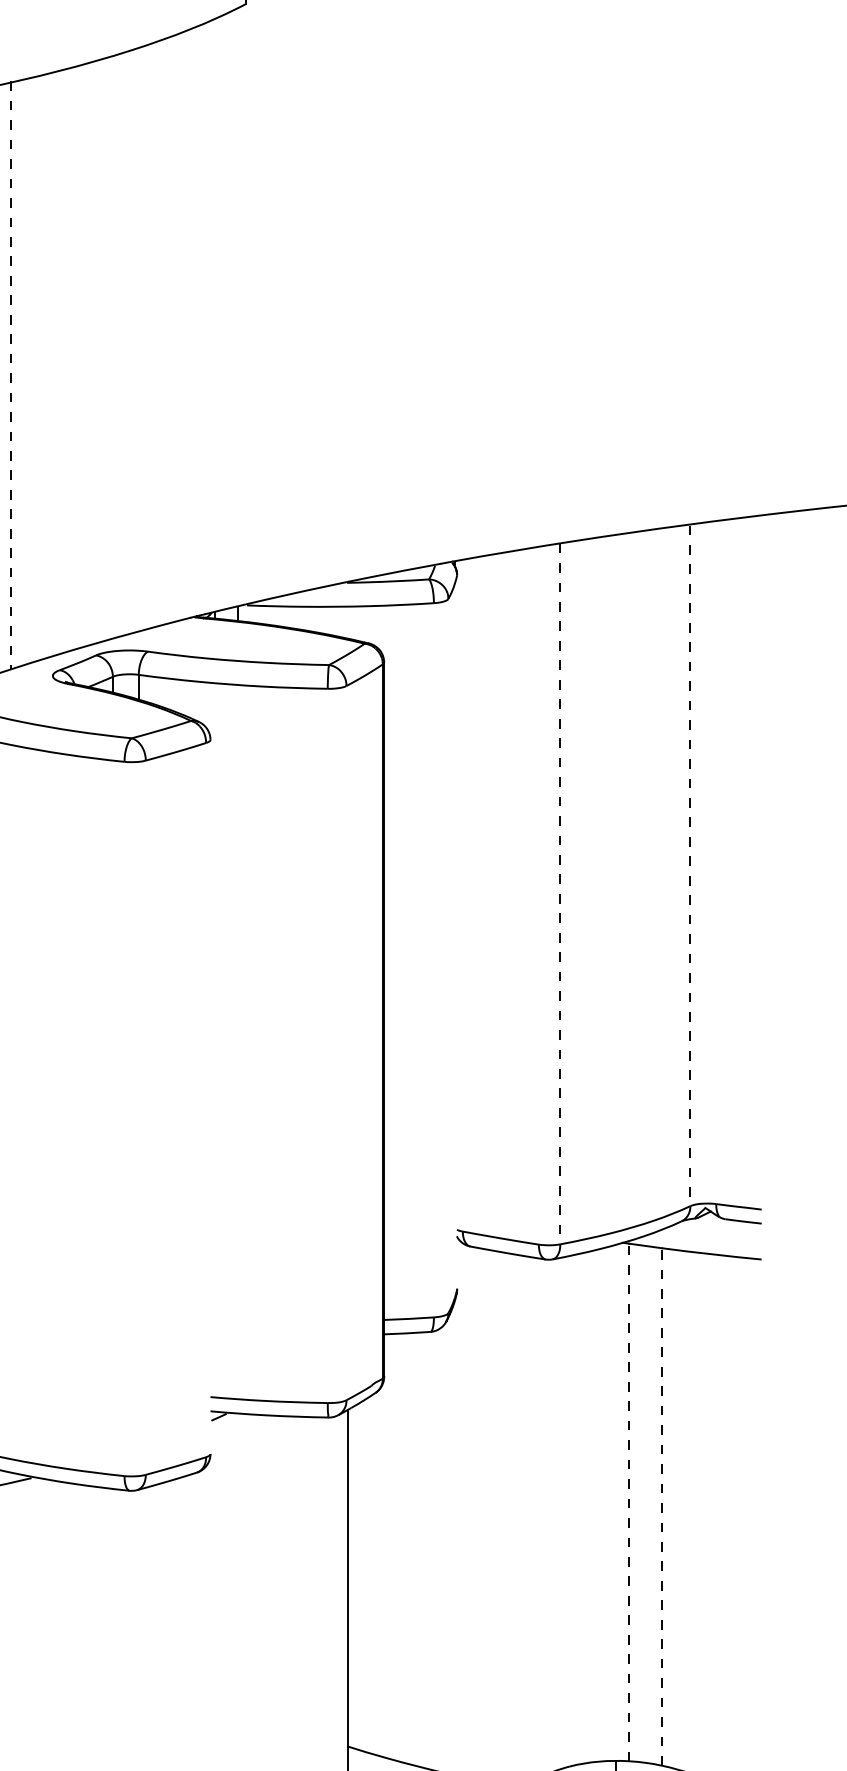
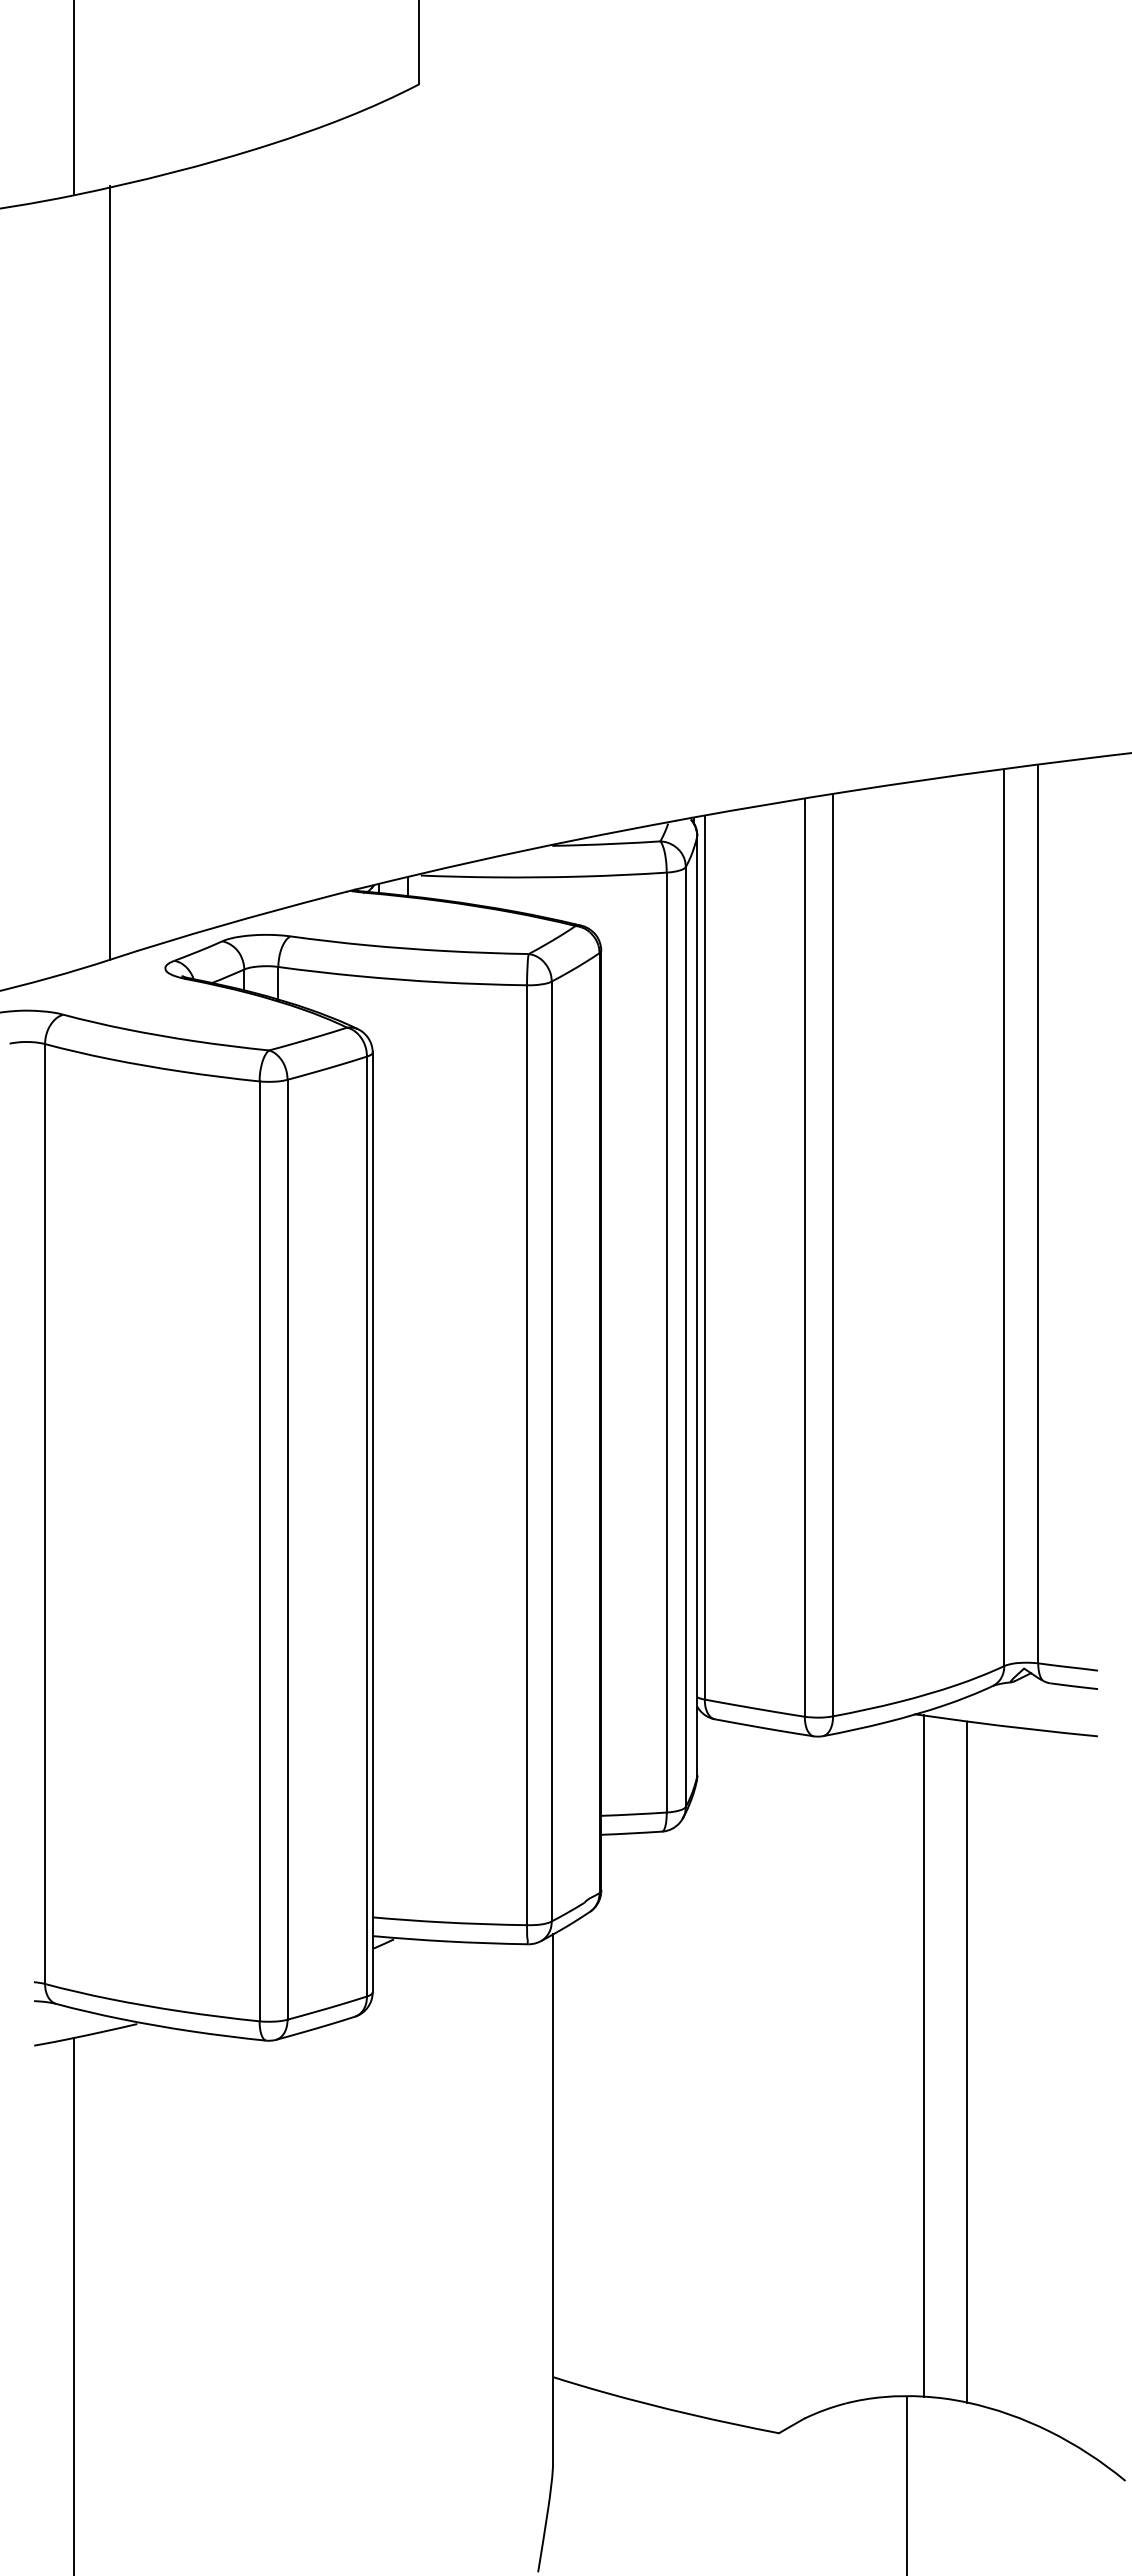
line: (11, 375) -> (110, 572), dashed -> solid
line: (716, 862) -> (1038, 1214), added
line: (690, 866) -> (1004, 1218), dashed -> solid
line: (560, 894) -> (833, 1255), dashed -> solid
line: (538, 895) -> (804, 1257), added
line: (462, 896) -> (704, 1258), added
line: (457, 932) -> (697, 1305), added
line: (448, 956) -> (685, 1337), added
line: (433, 960) -> (666, 1342), added
line: (346, 1043) -> (551, 1451), added
line: (328, 1046) -> (527, 1455), added
line: (210, 1097) -> (372, 1522), added
line: (205, 1100) -> (366, 1526), added
line: (145, 1117) -> (287, 1549), added
line: (124, 1119) -> (259, 1551), added
line: (629, 1502) -> (923, 2056), dashed -> solid
line: (662, 1507) -> (967, 2062), dashed -> solid

